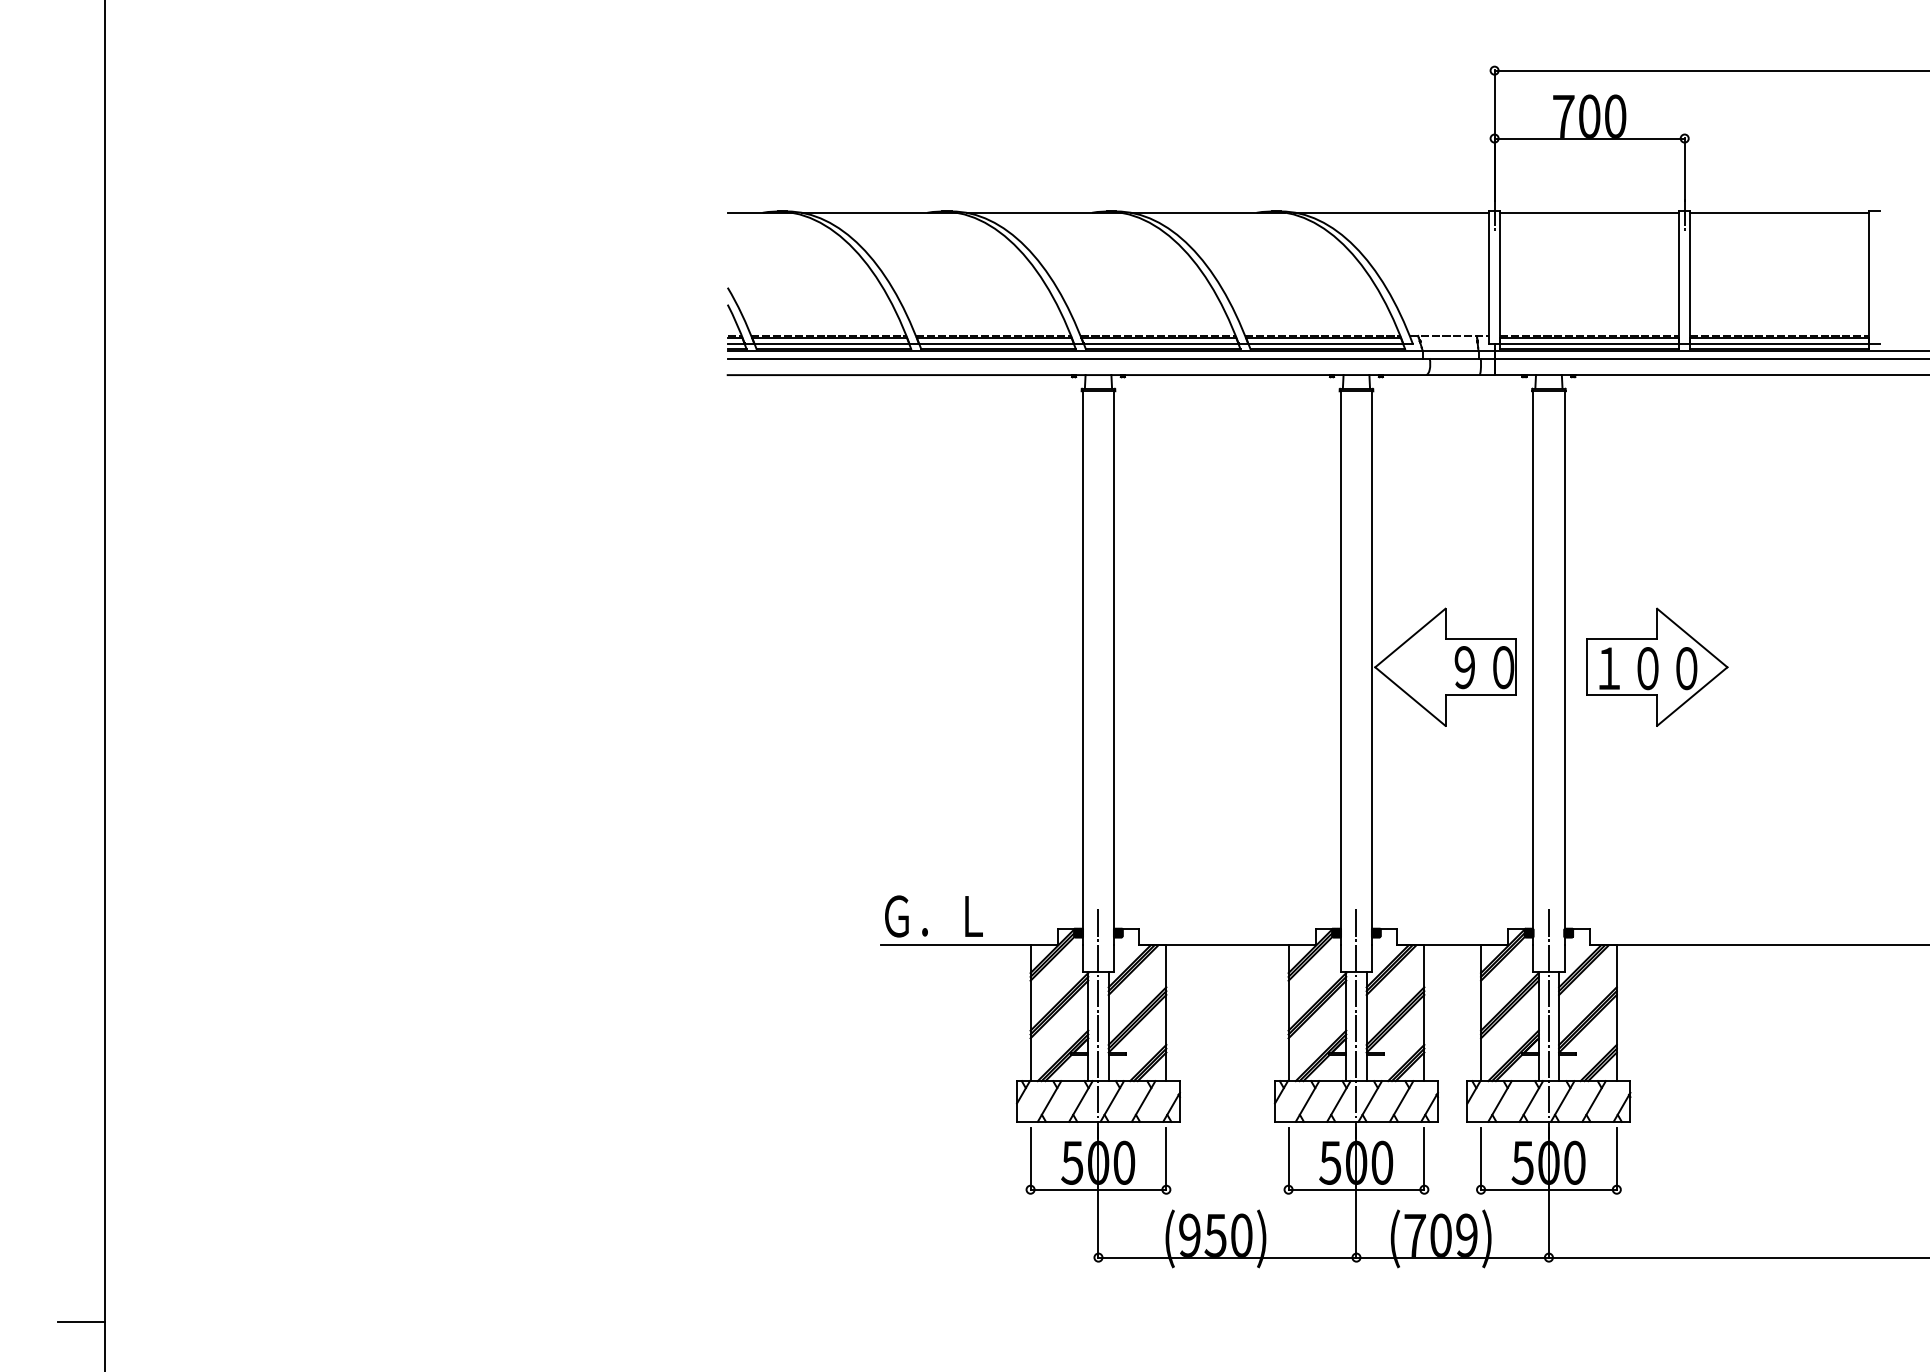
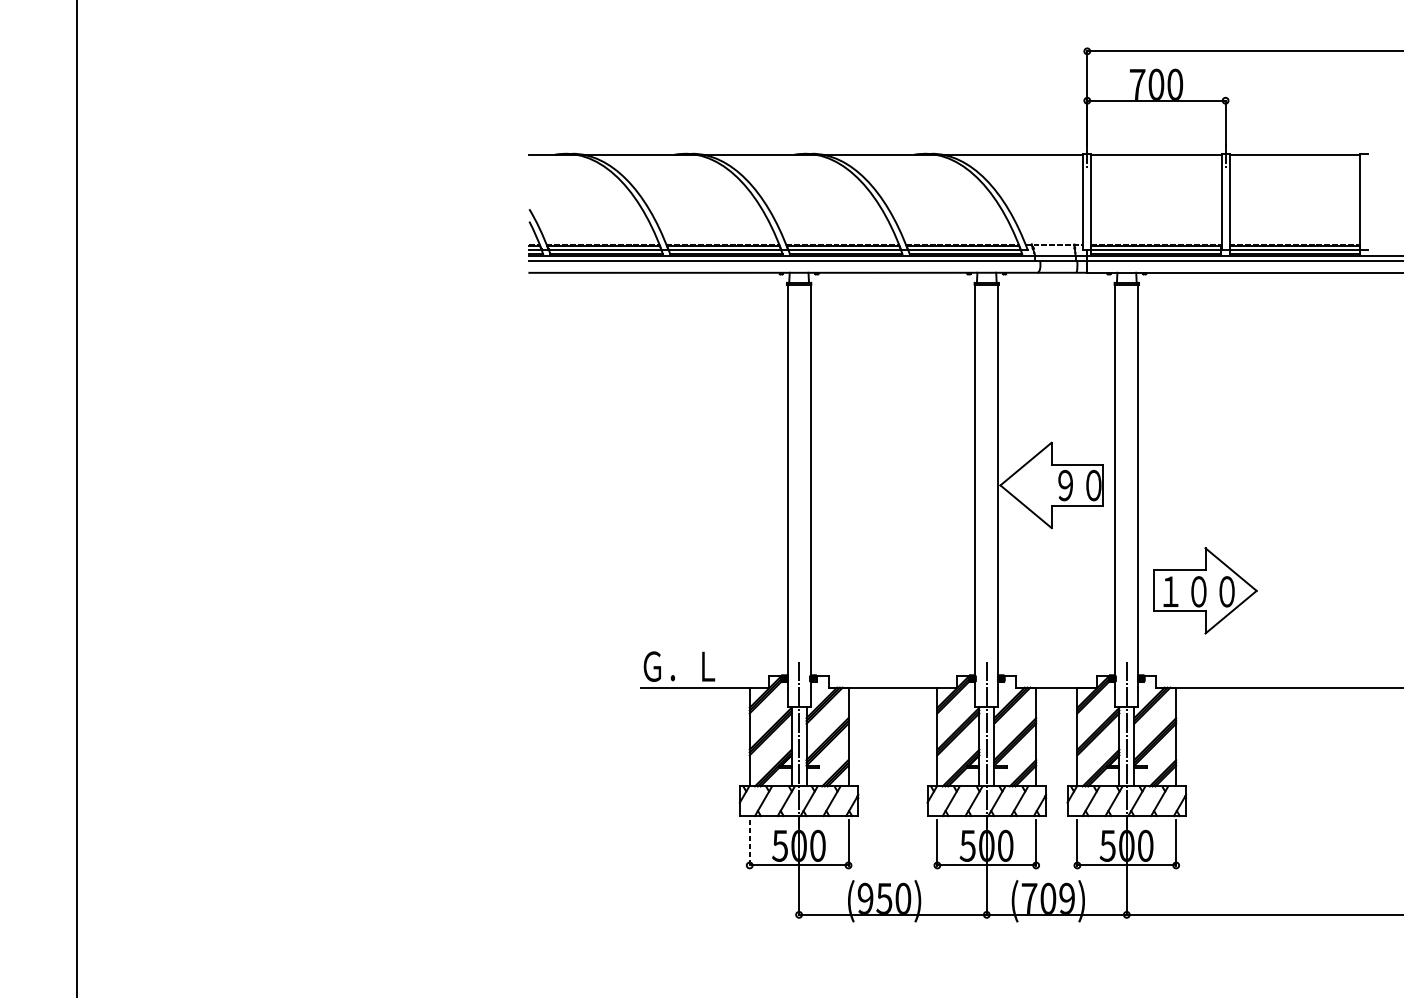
part: (1657, 666) -> (1205, 590), moved
line: (1030, 1159) -> (749, 843), solid -> dashed
line: (81, 1321) -> (59, 961), removed

